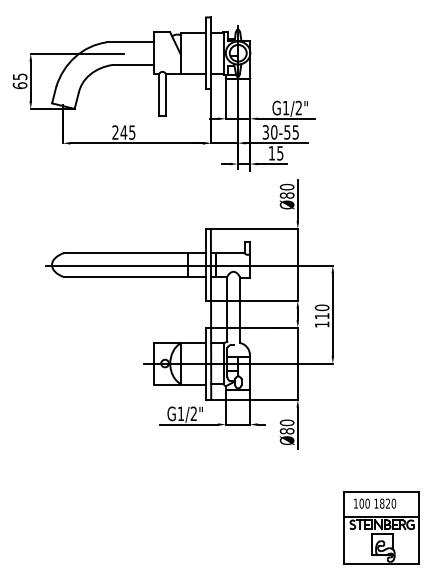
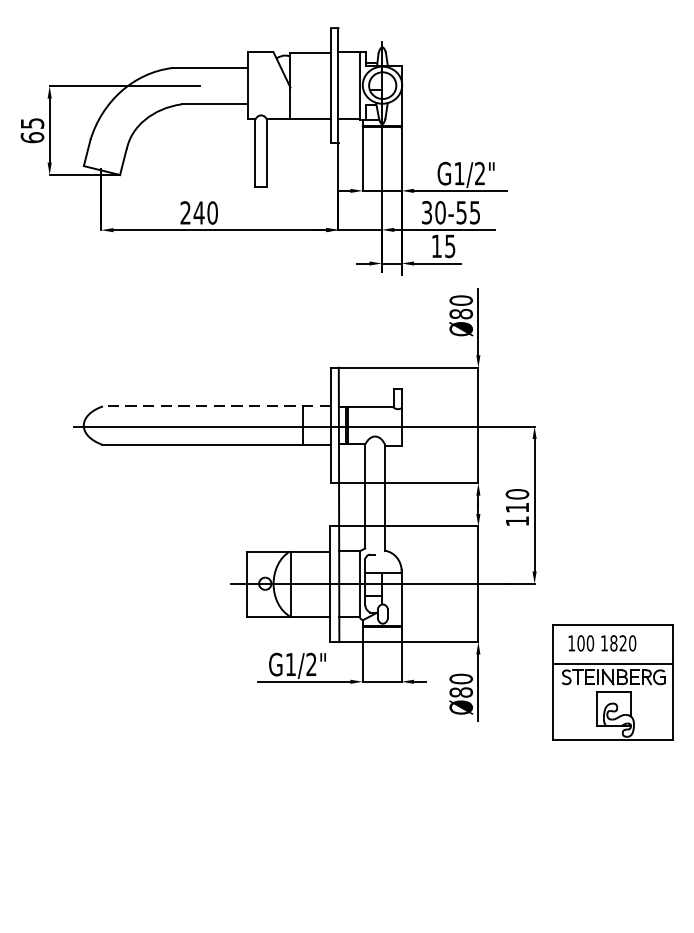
text: (132, 132) -> (212, 212), 245 -> 240
line: (135, 253) -> (217, 407), solid -> dashed
part: (381, 527) -> (612, 681), moved

